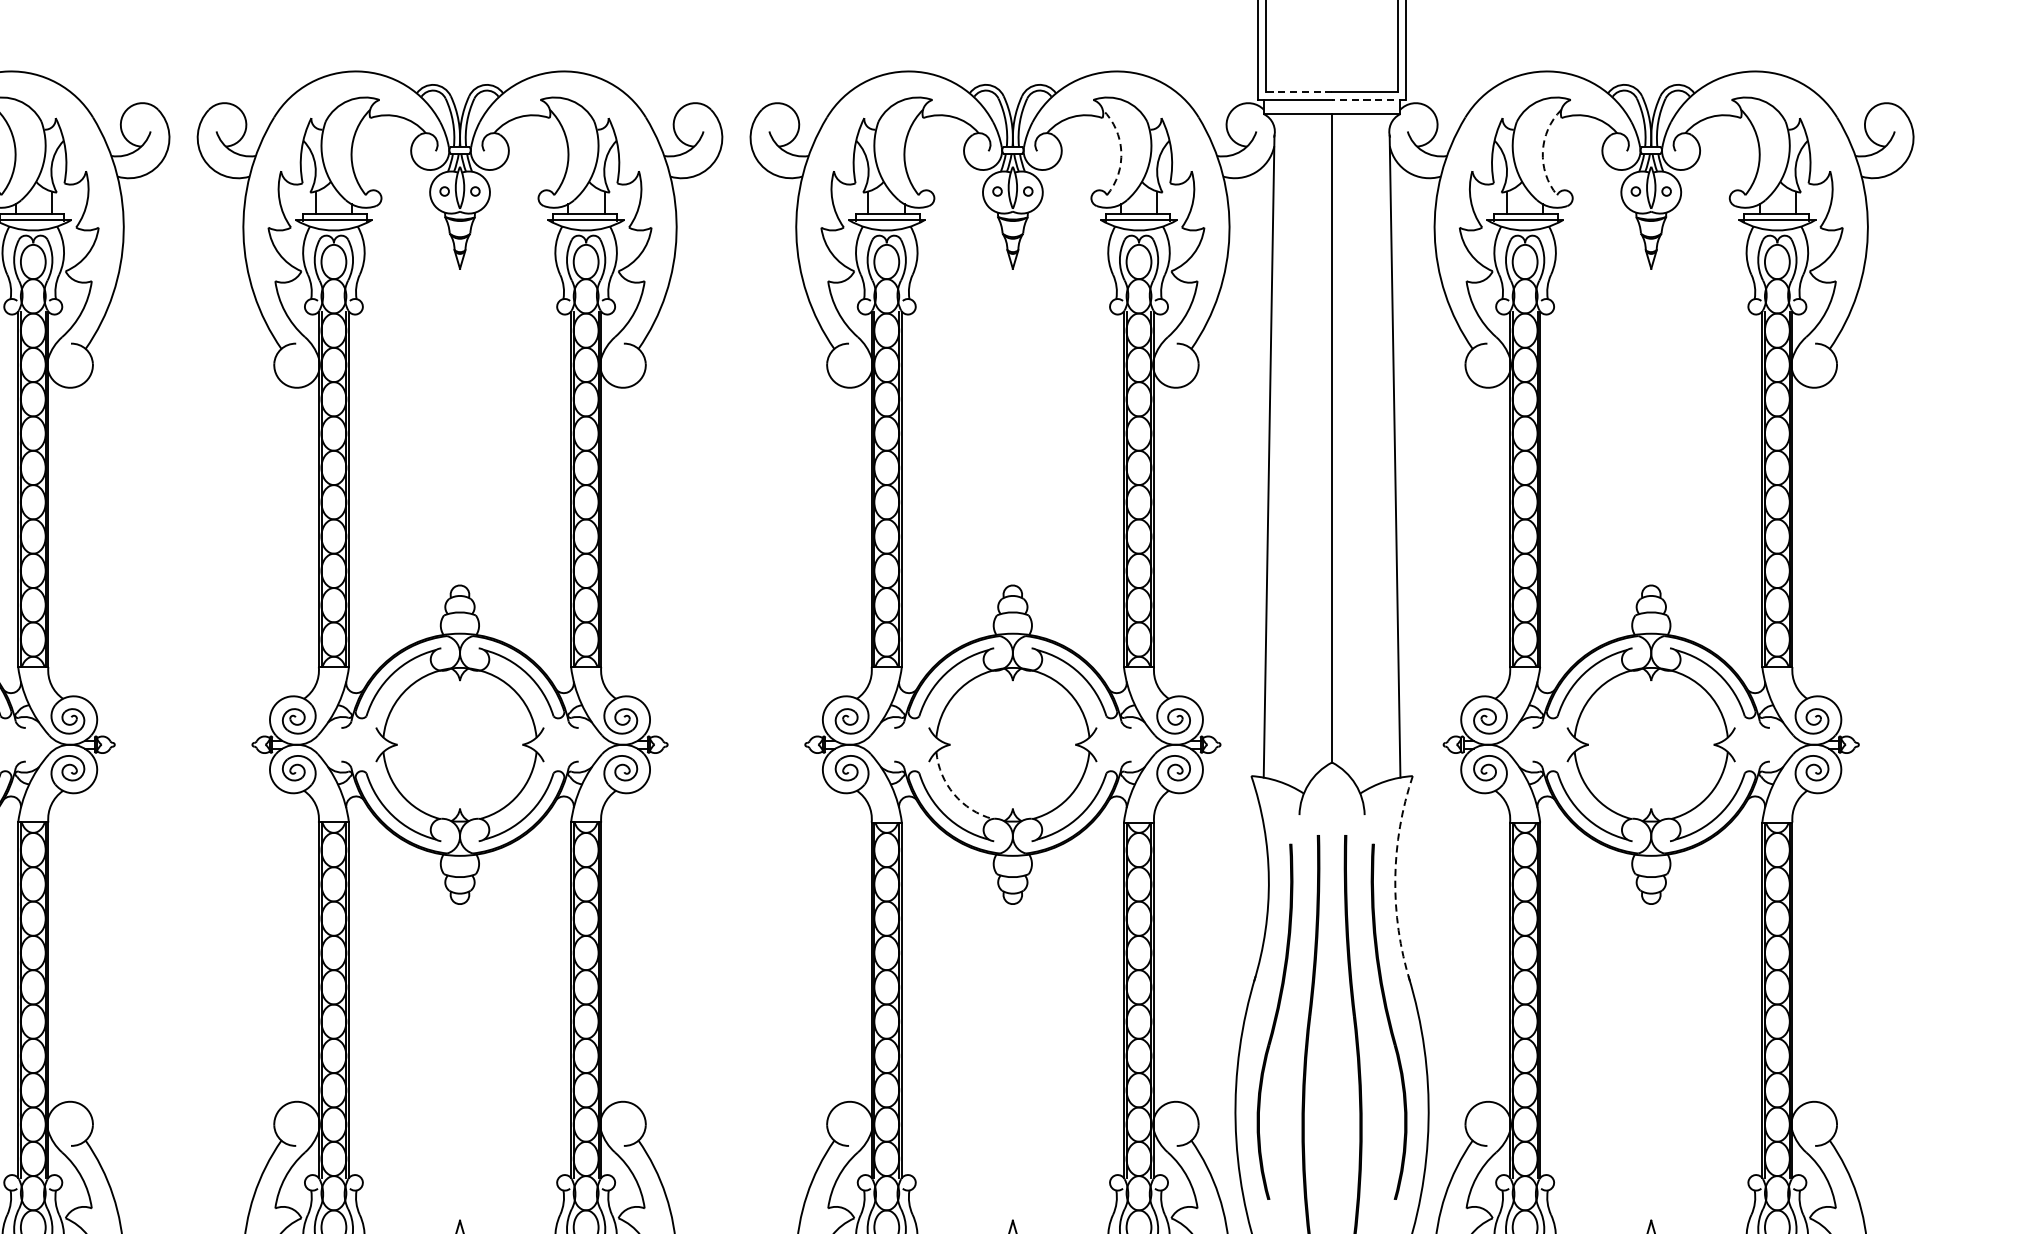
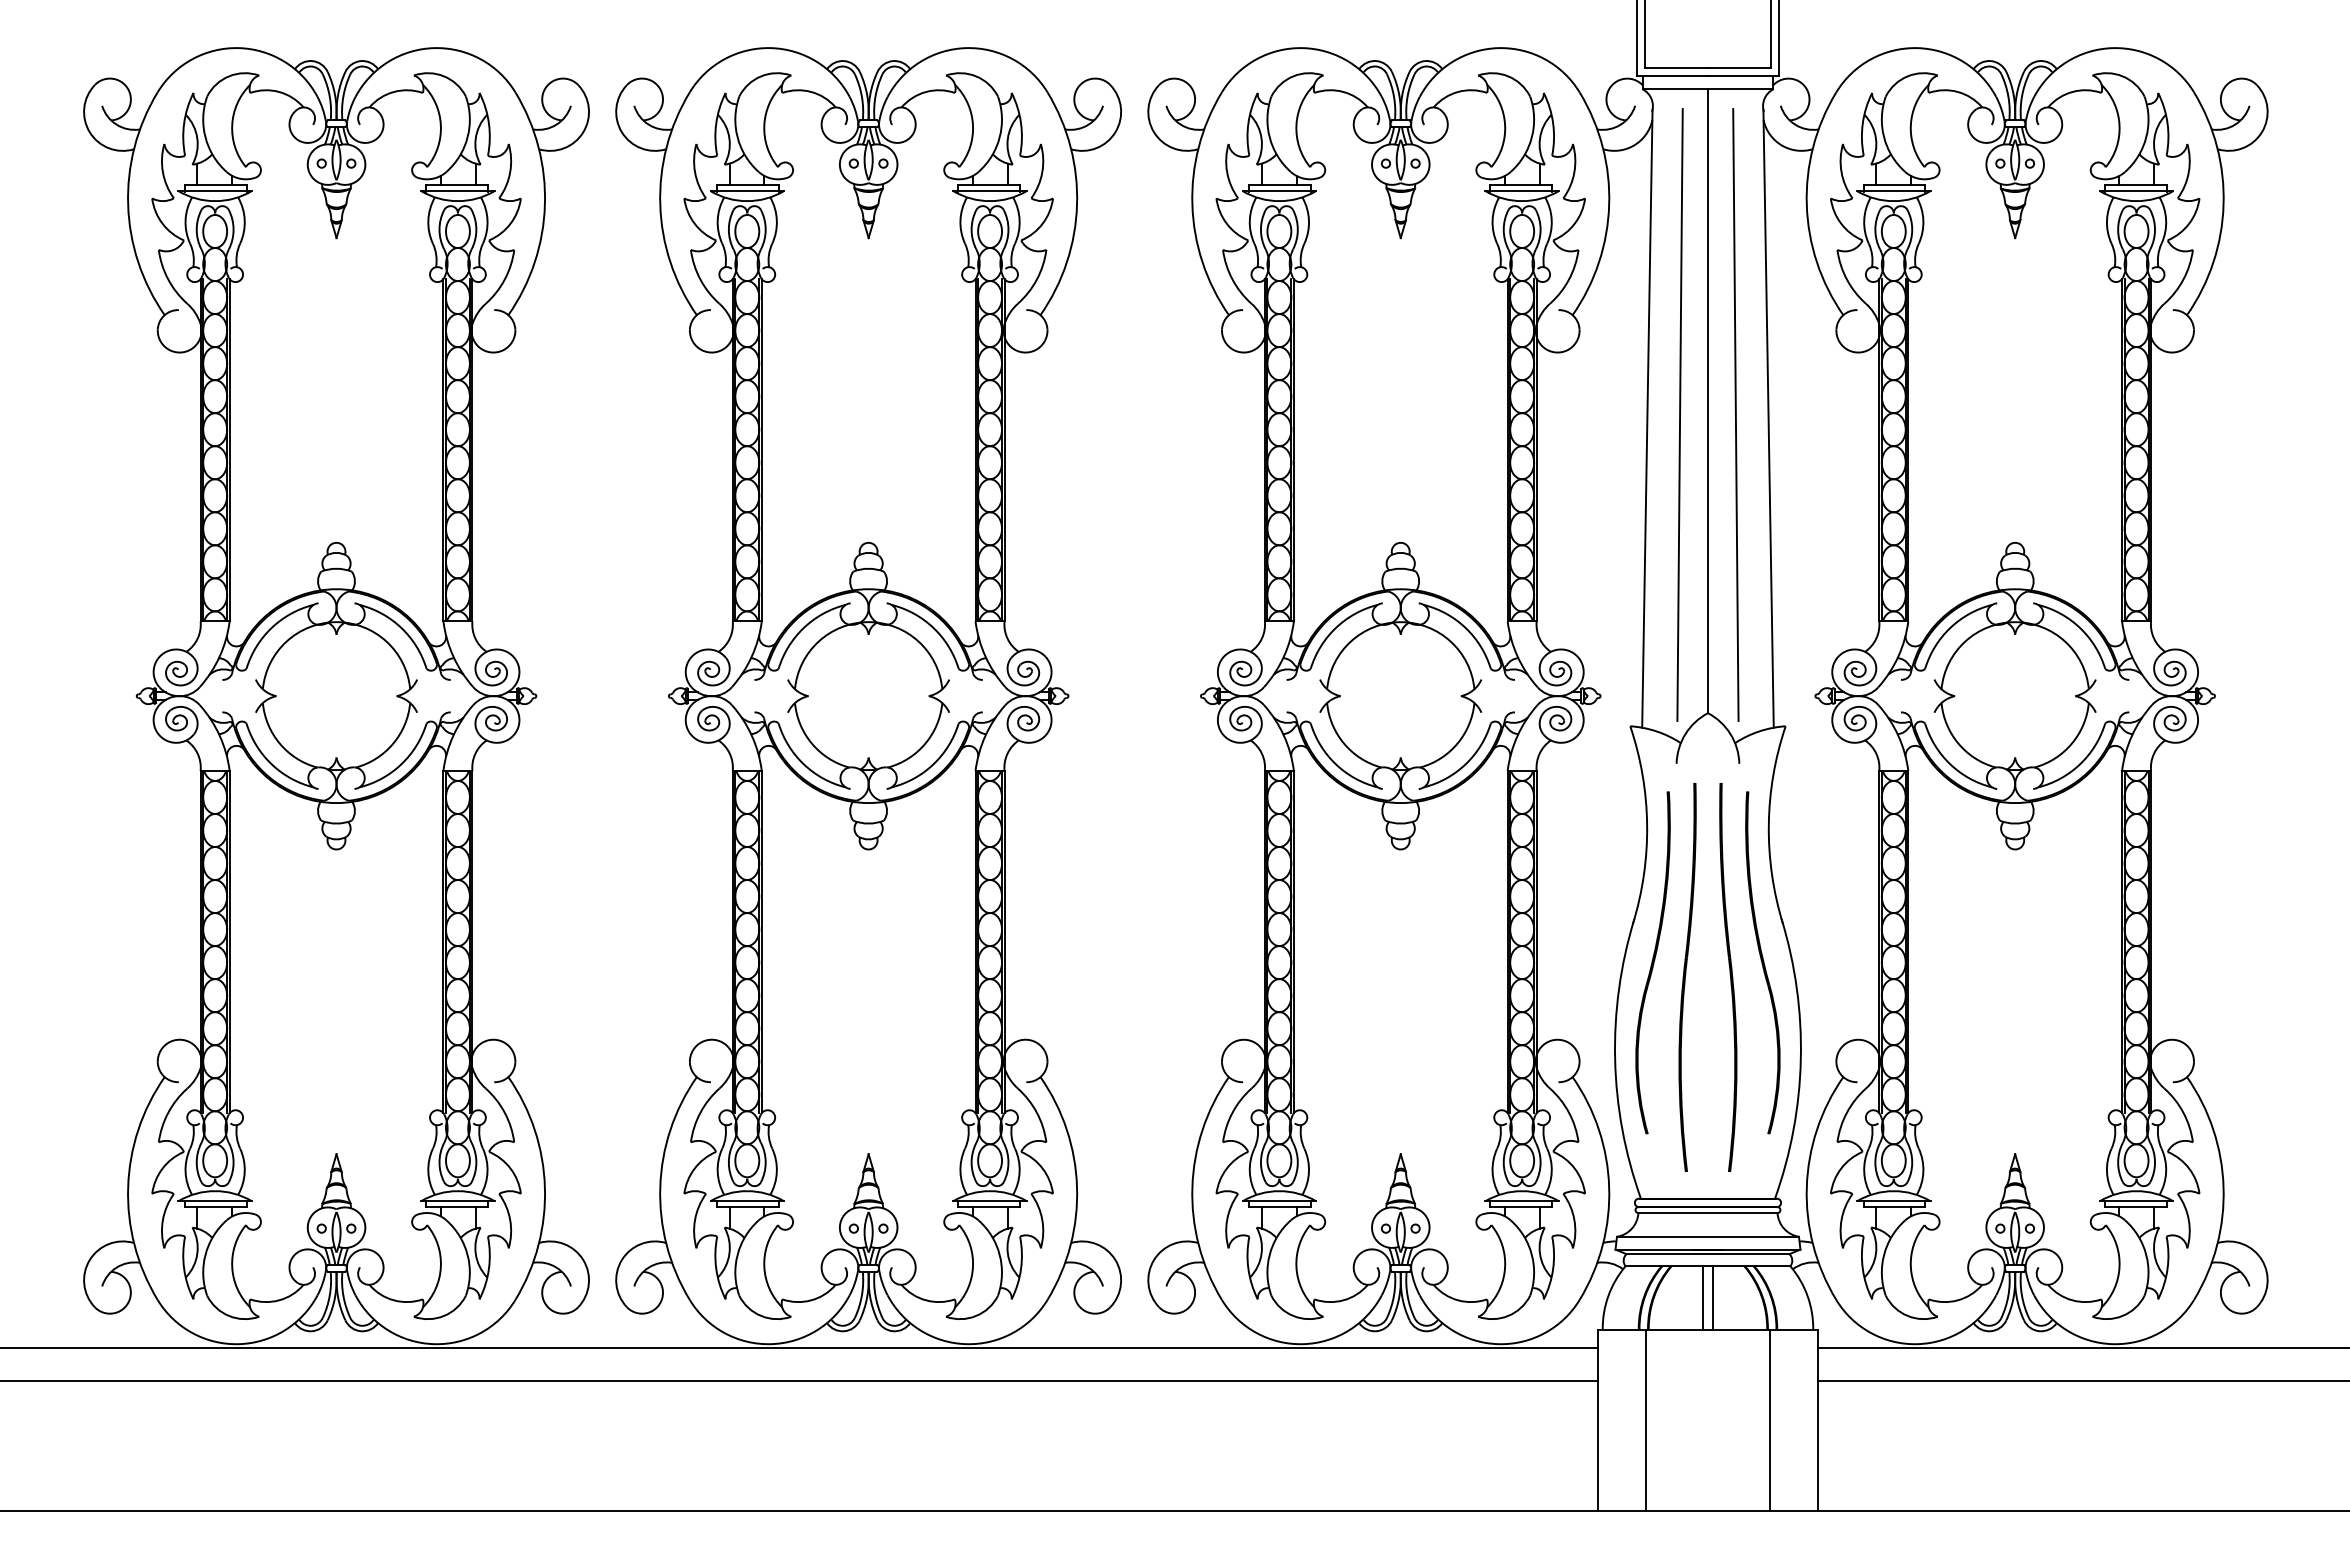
line: (1299, 91) -> (1676, 67), dashed -> solid
line: (1368, 99) -> (1743, 75), dashed -> solid
arc: (1121, 151) -> (1505, 125), dashed -> solid
arc: (1542, 151) -> (1910, 125), dashed -> solid
line: (1302, 452) -> (1679, 414), added
line: (1360, 452) -> (1735, 414), added
arc: (954, 793) -> (1344, 743), dashed -> solid
arc: (1394, 879) -> (1768, 825), dashed -> solid

